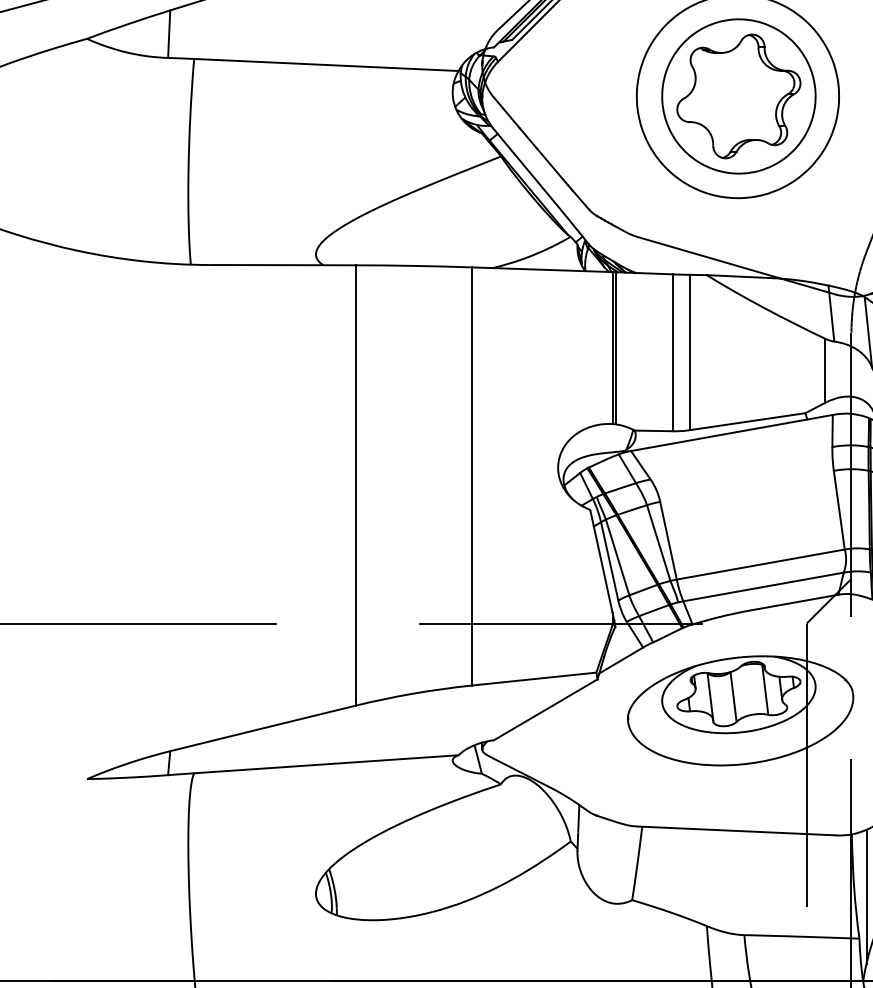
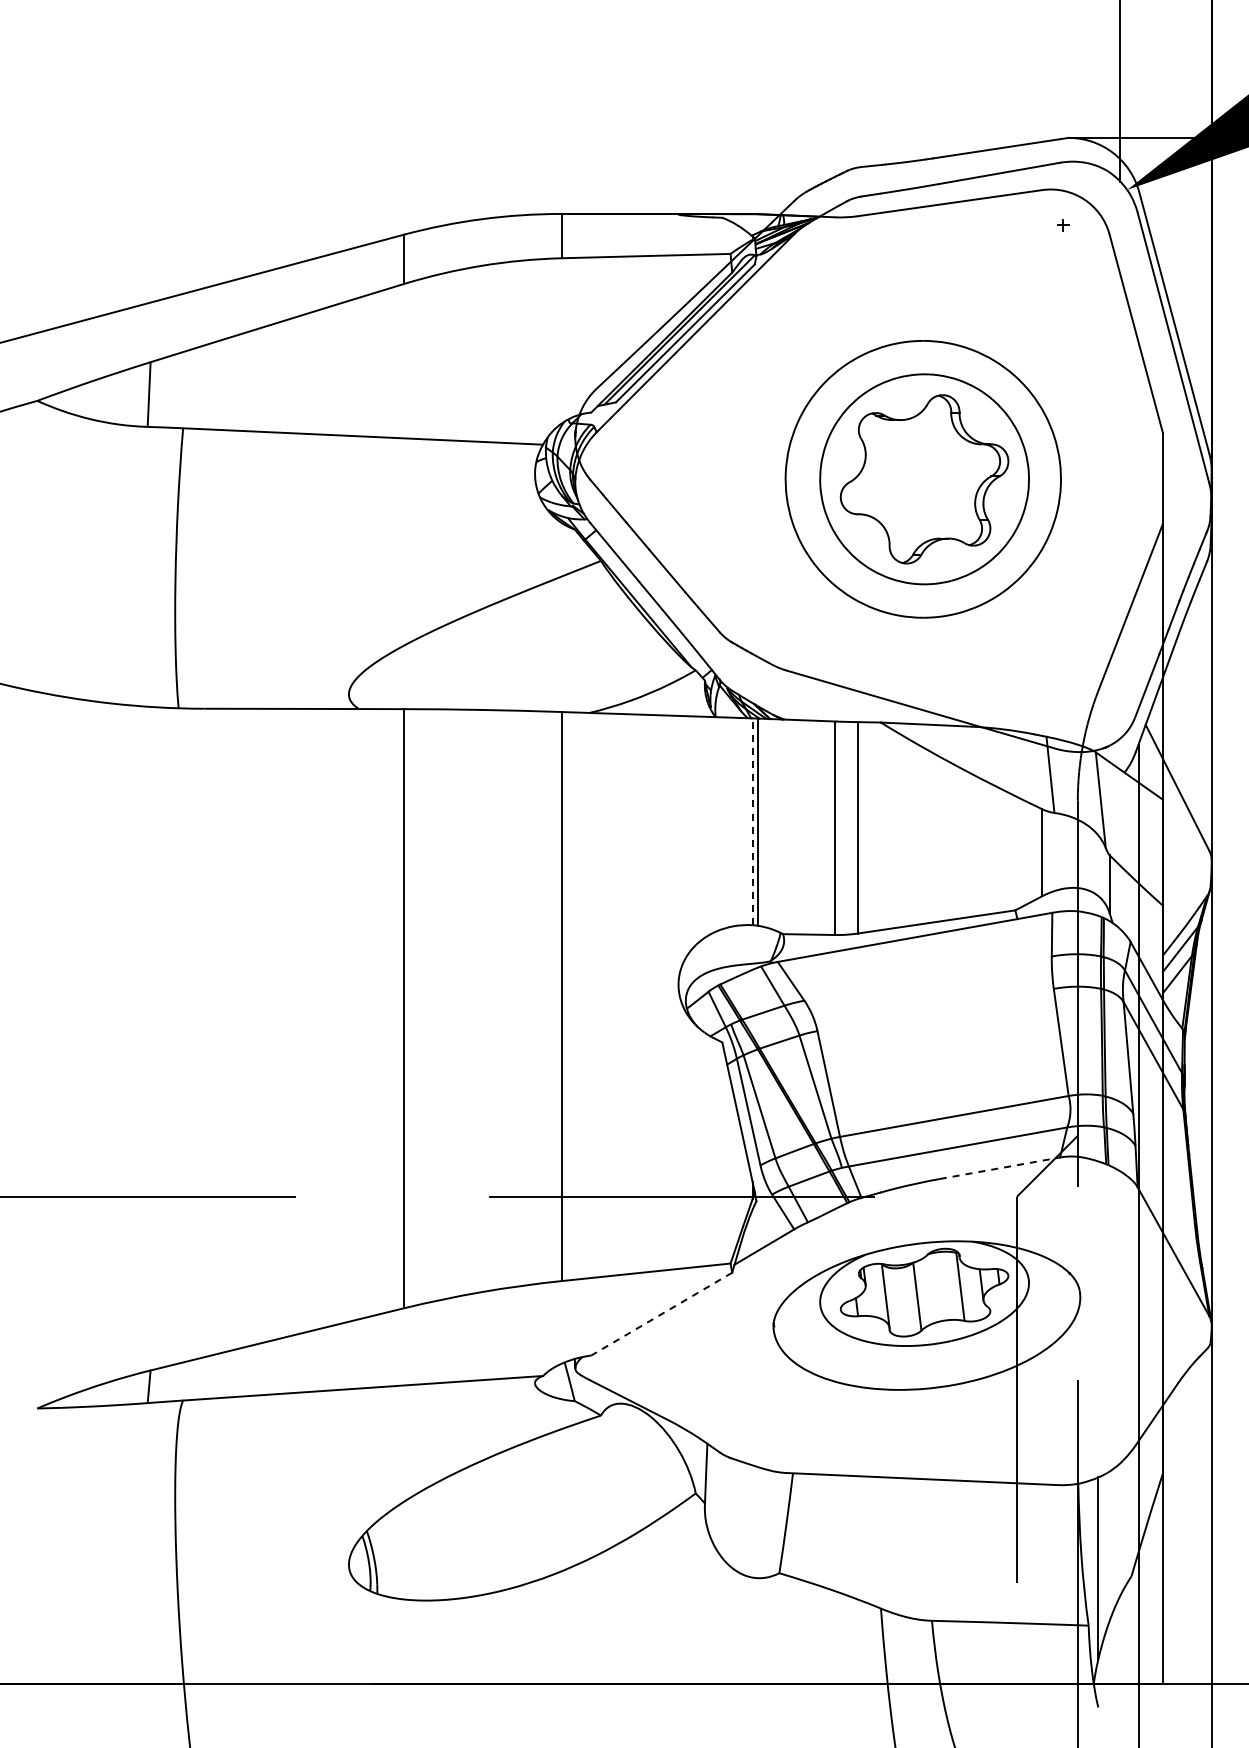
line: (612, 347) -> (752, 821), solid -> dashed
line: (794, 602) -> (1000, 1168), solid -> dashed
line: (545, 710) -> (661, 1314), solid -> dashed

